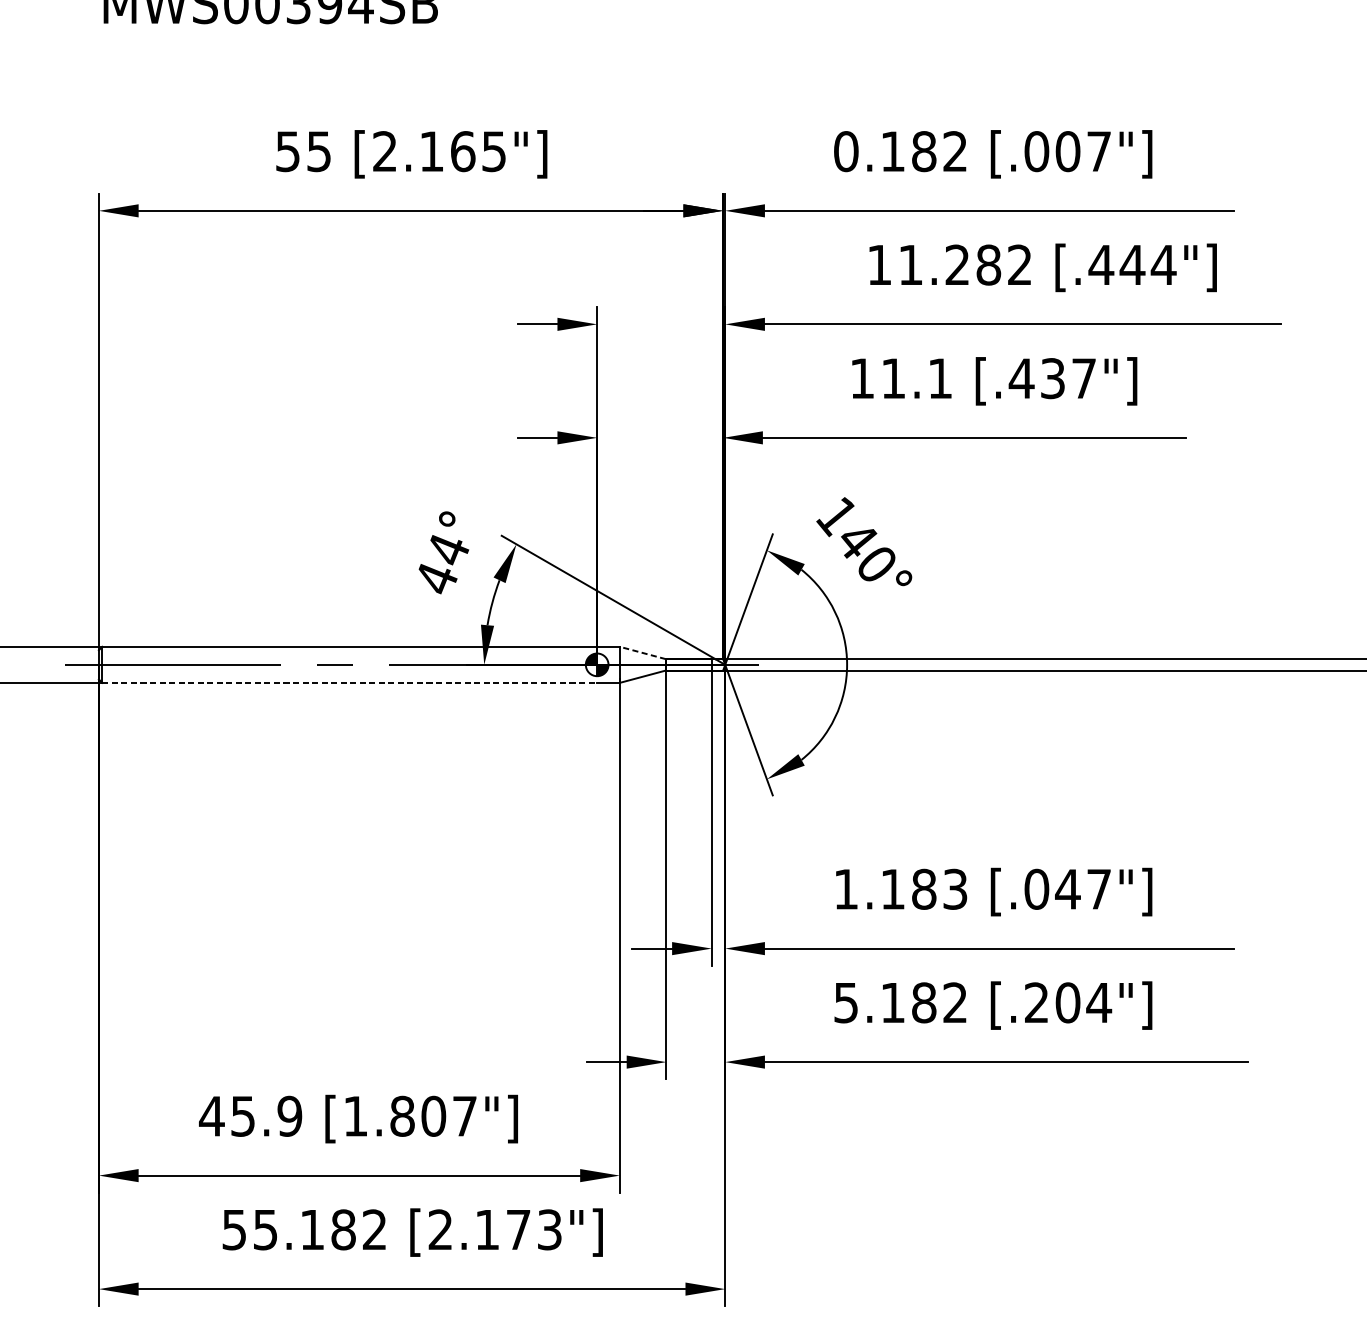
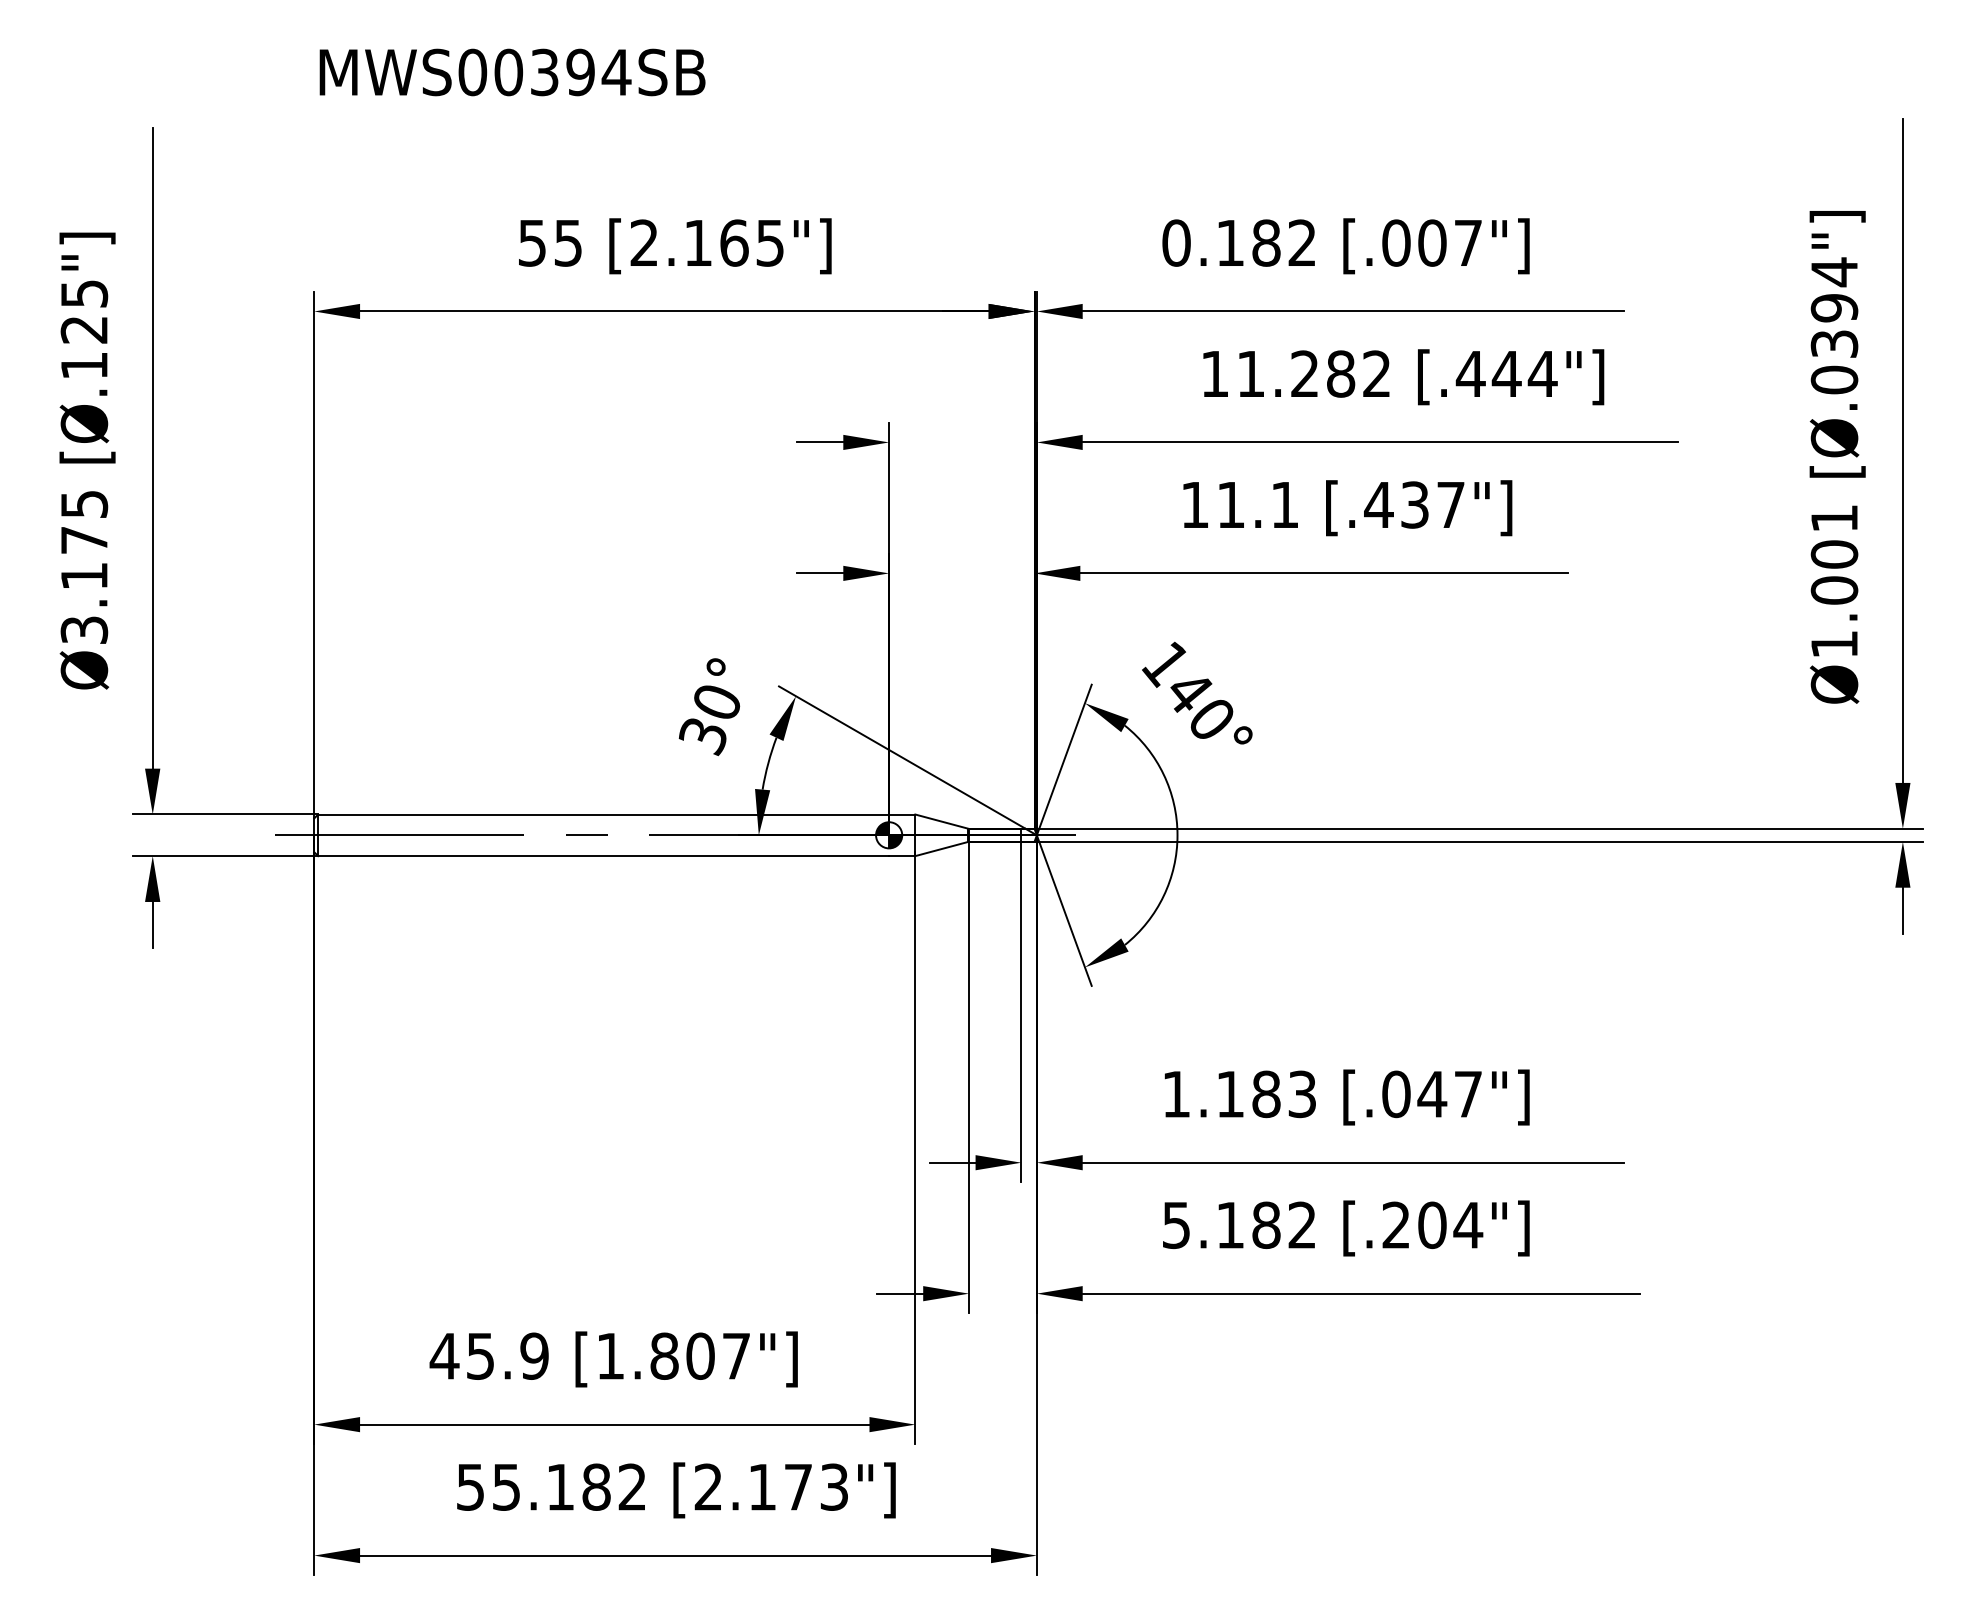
text: (441, 565) -> (709, 720), 44° -> 30°
line: (642, 652) -> (941, 821), dashed -> solid
line: (350, 683) -> (604, 856), dashed -> solid

